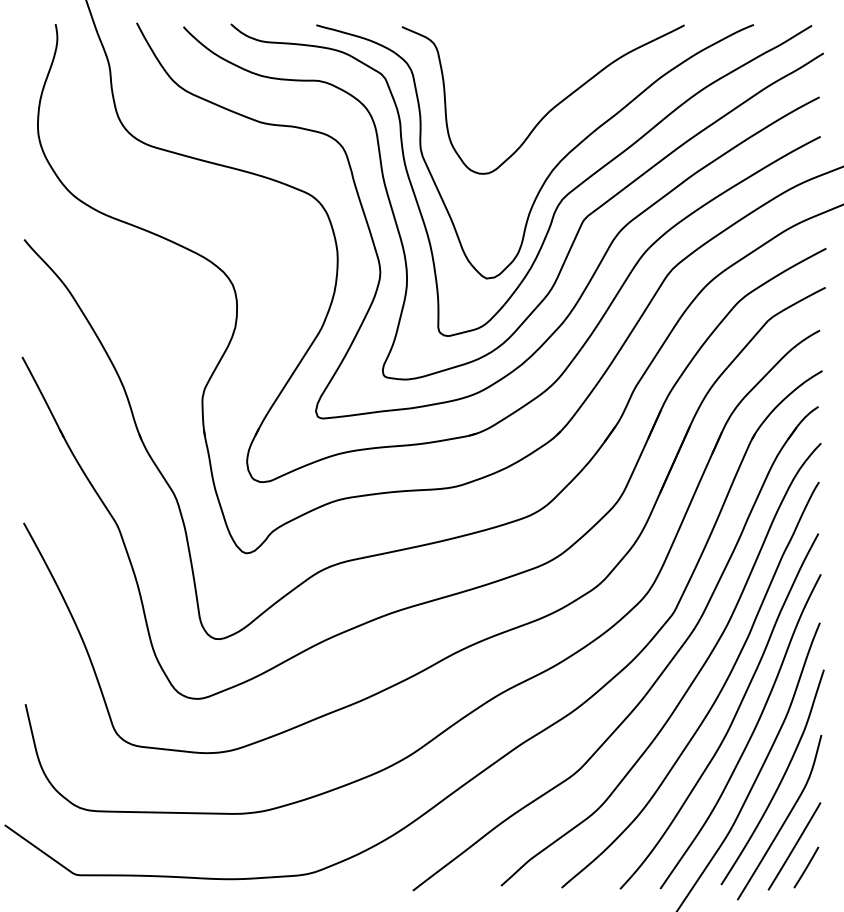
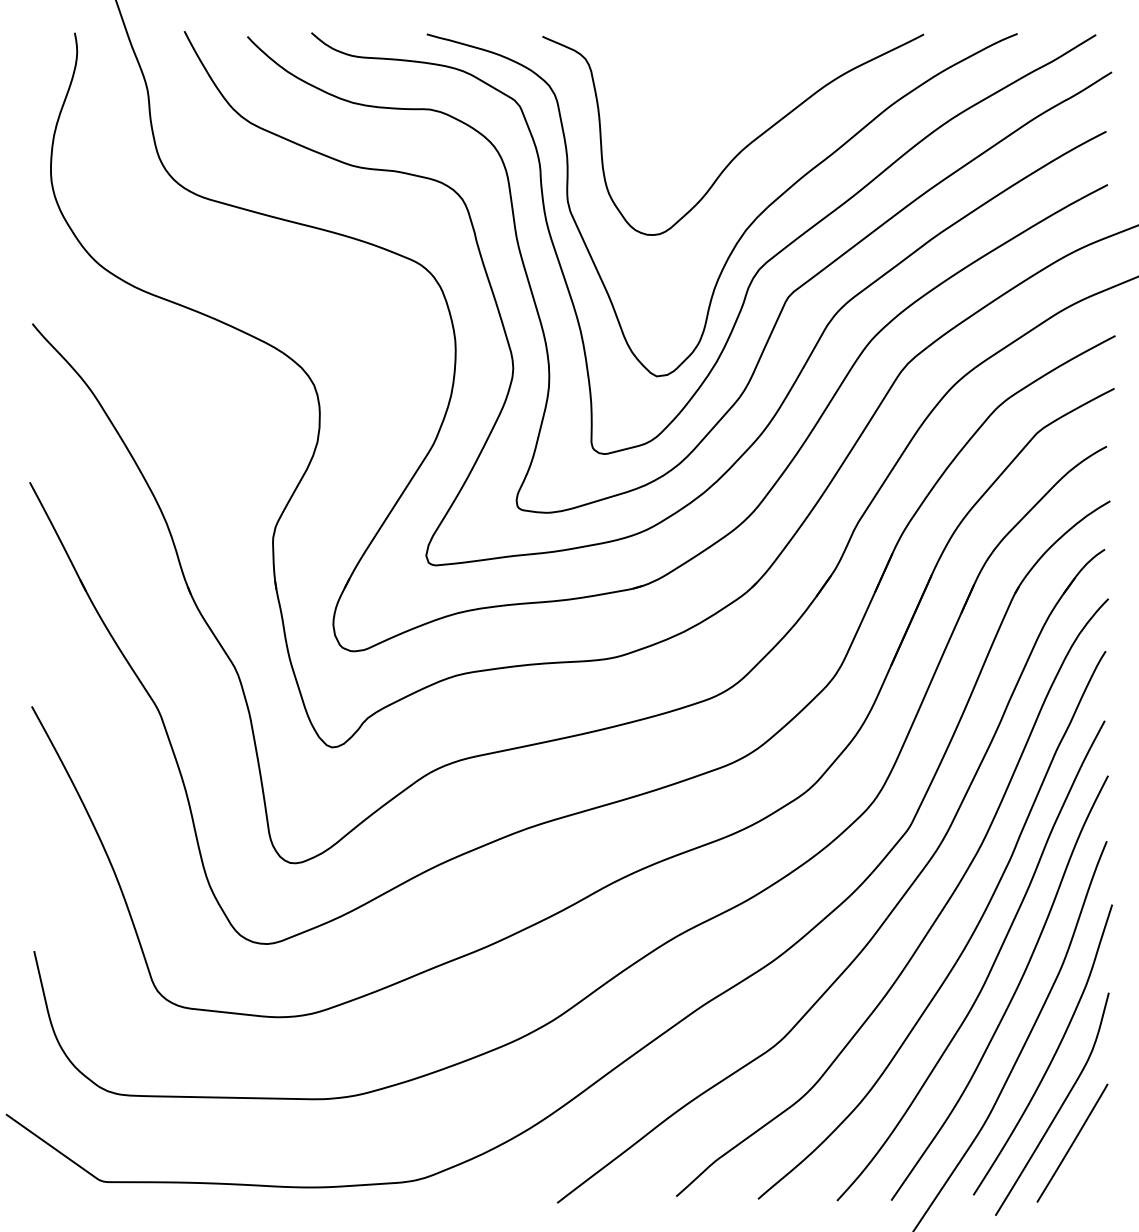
line: (806, 867) -> (1088, 1171), removed

